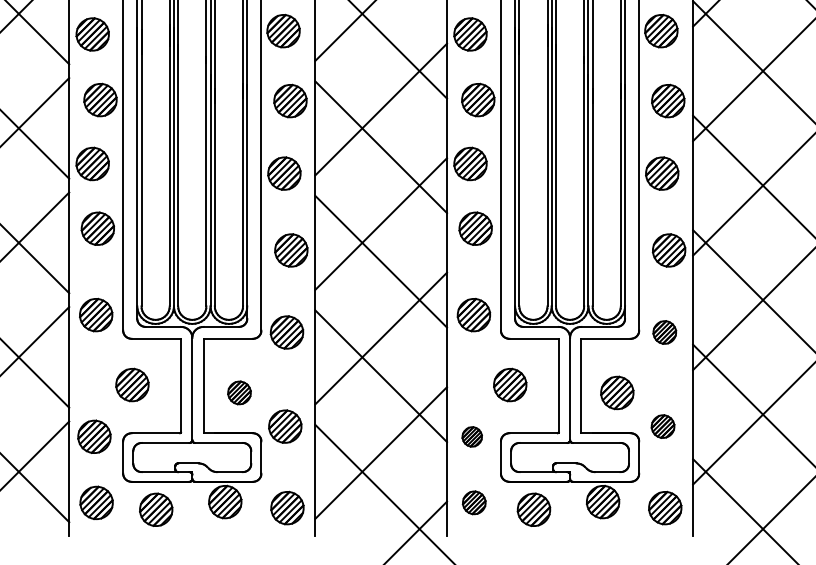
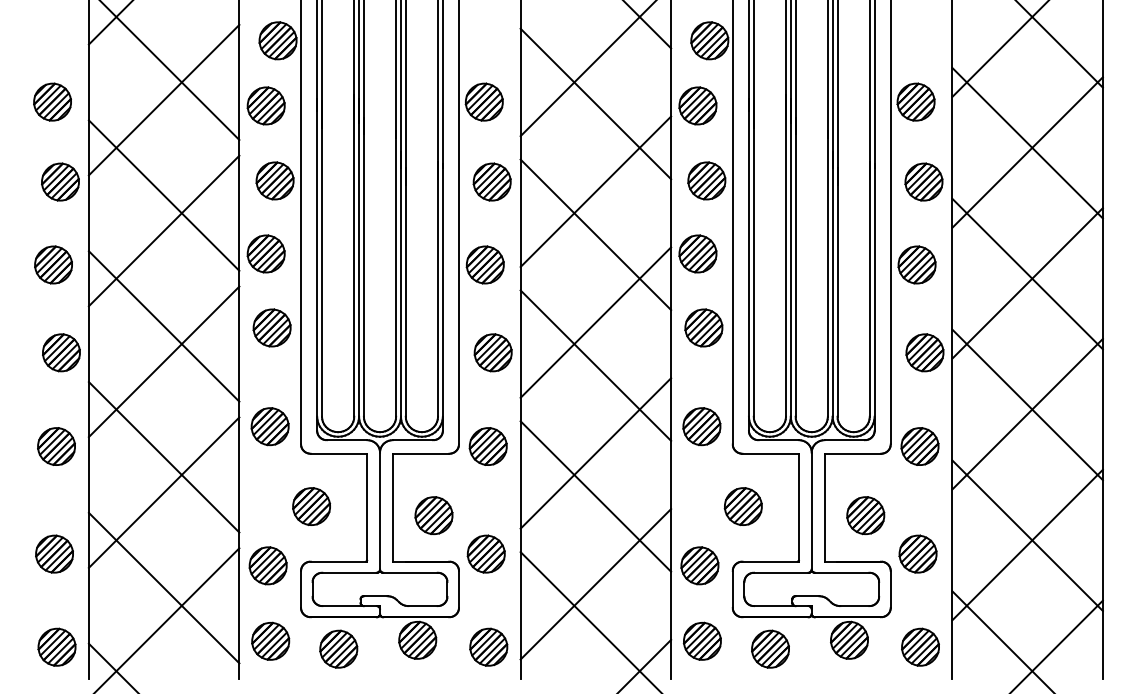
part: (664, 332) -> (919, 446), size x1.43
part: (239, 392) -> (433, 515), size x1.43
part: (662, 426) -> (917, 553), size x1.43
part: (471, 436) -> (699, 565), size x1.67
part: (473, 502) -> (701, 640), size x1.43

